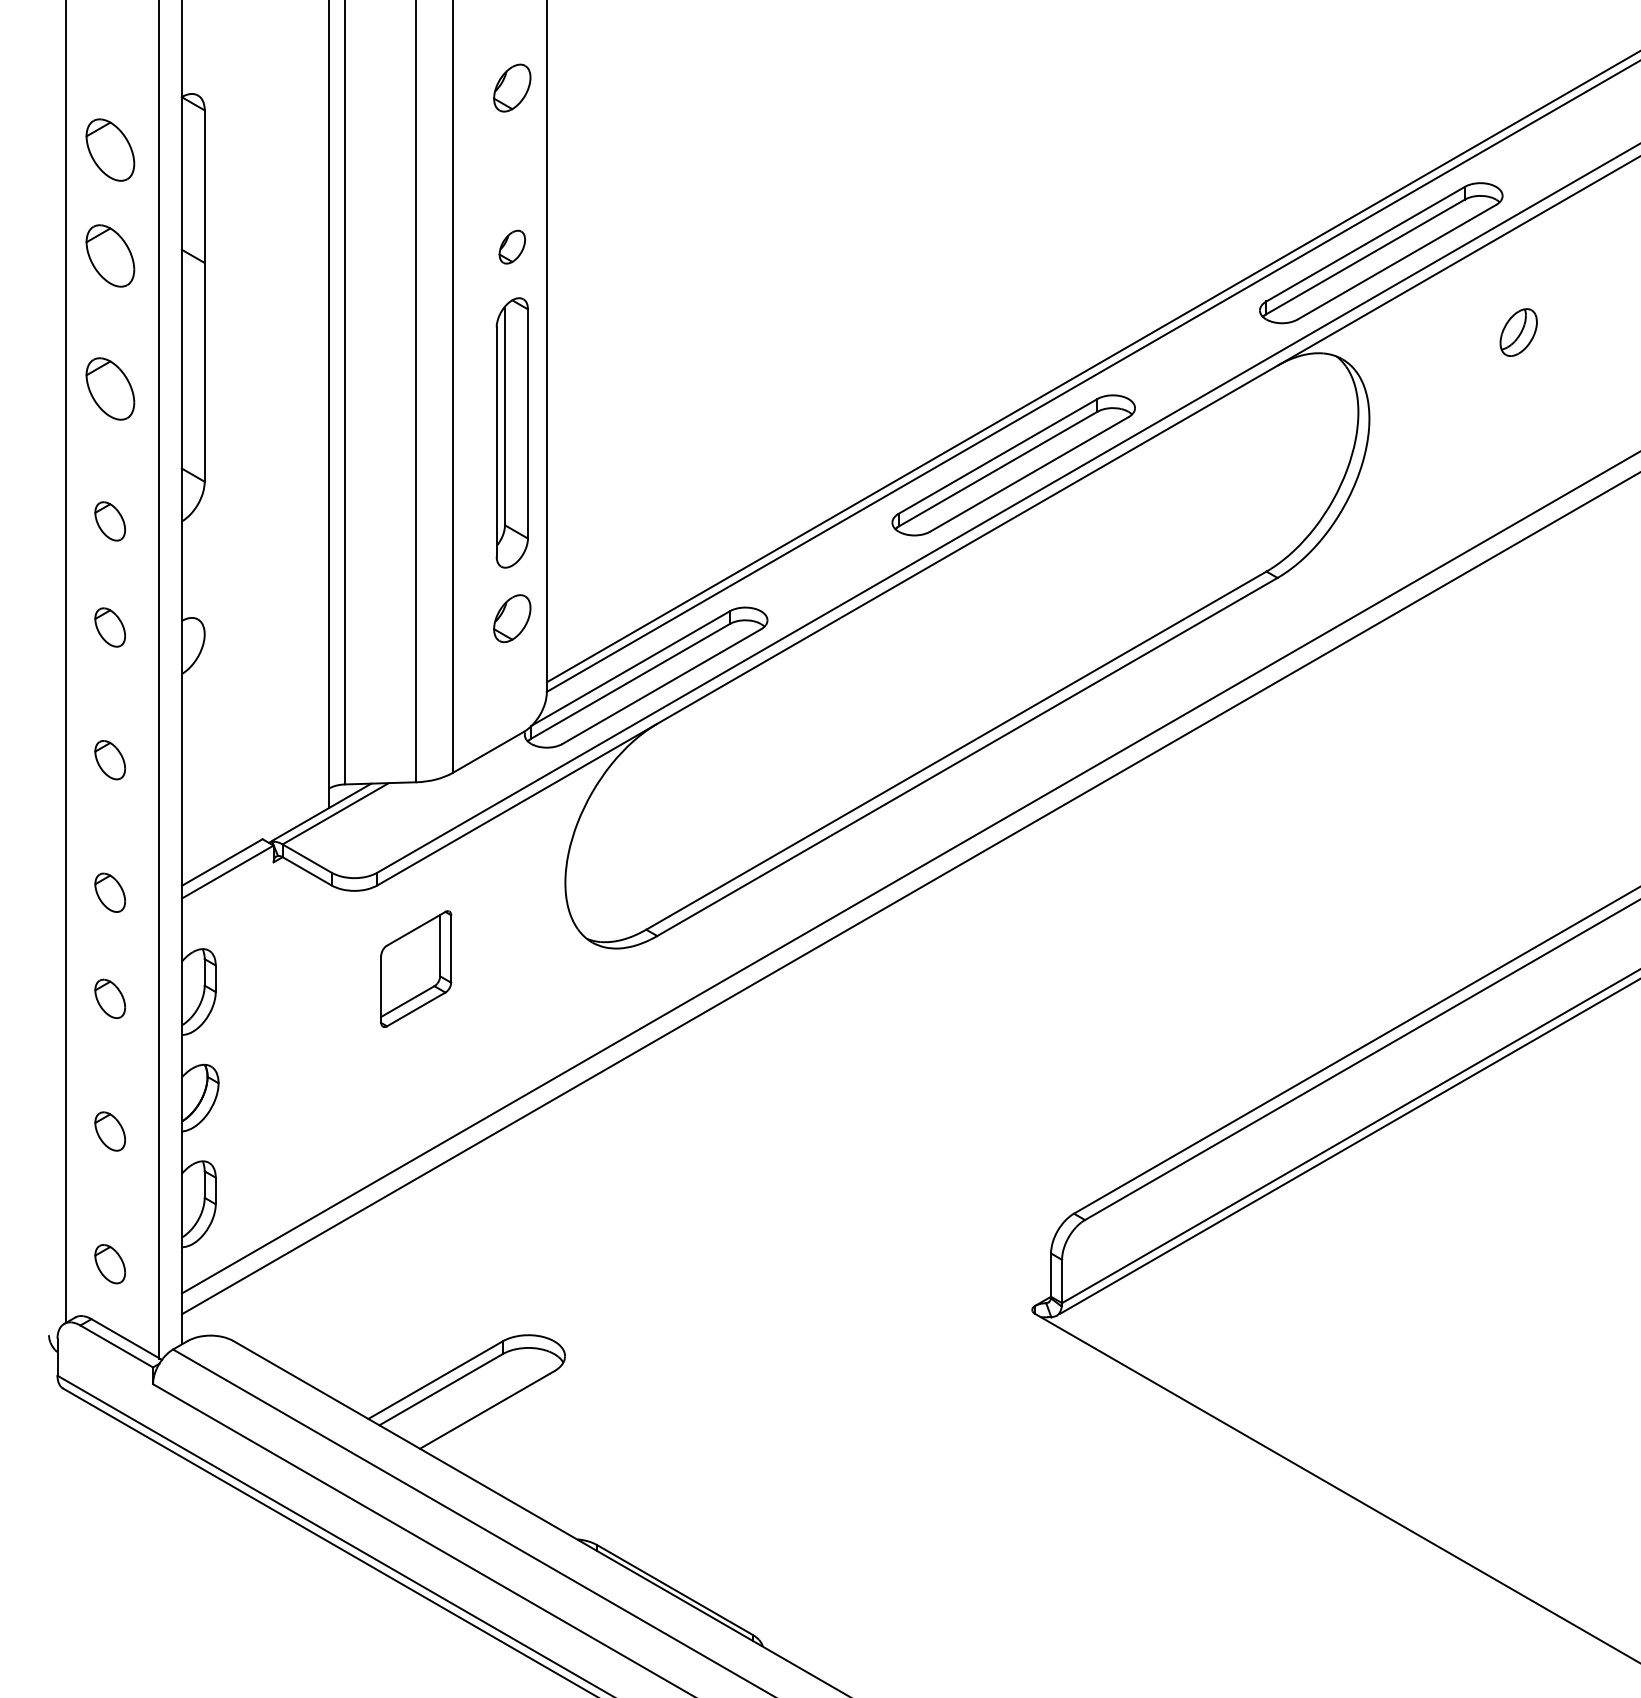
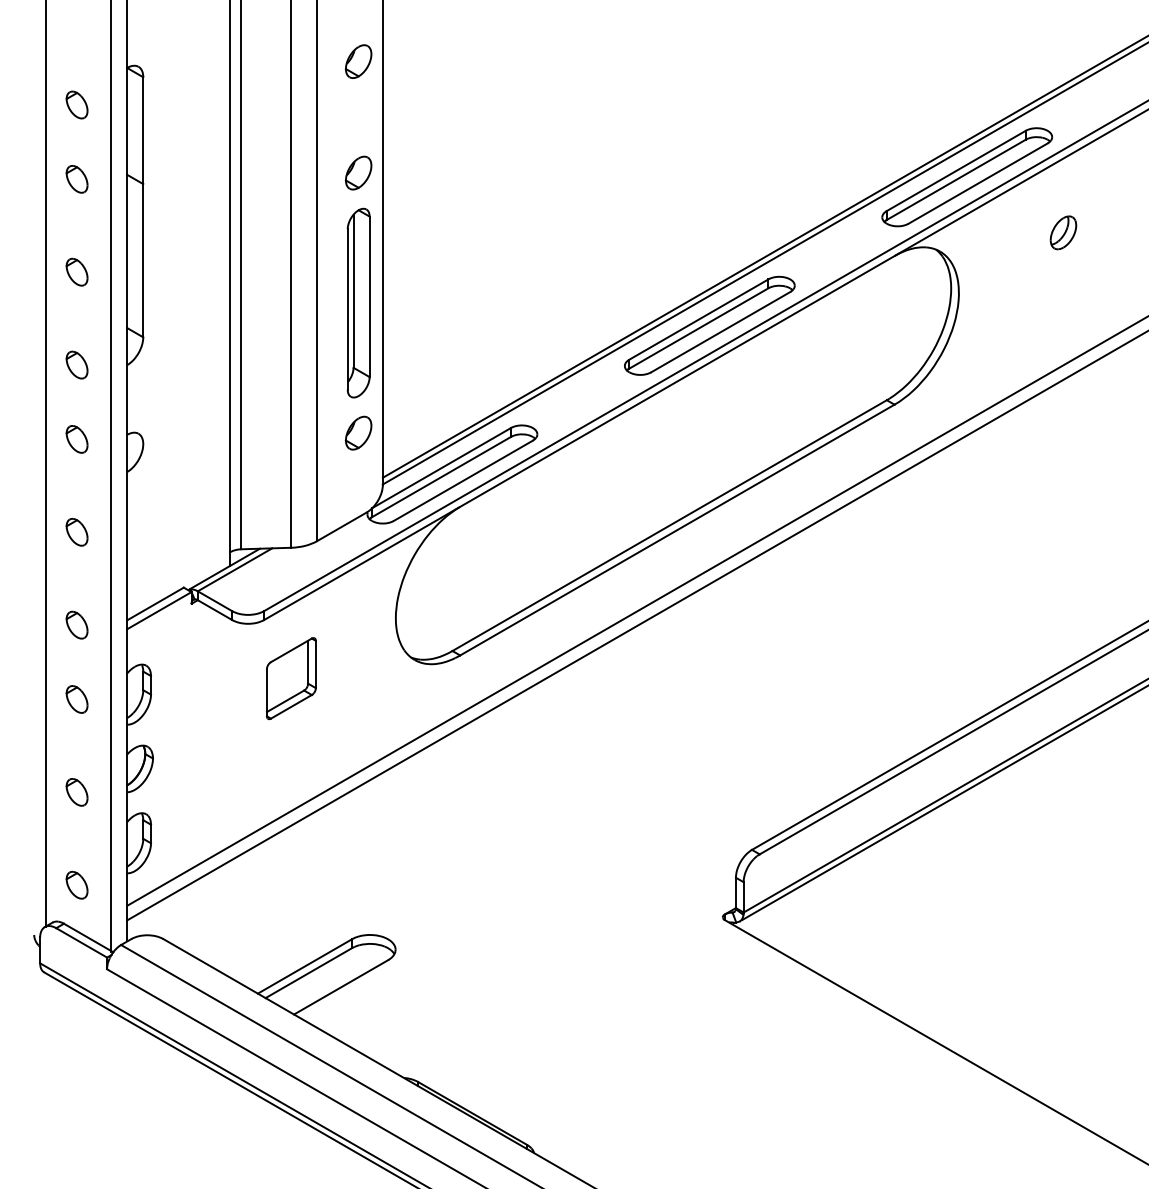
part: (109, 149) -> (76, 104), size x0.62
part: (512, 246) -> (358, 172), size x1.43
part: (109, 256) -> (76, 179), size x0.62
part: (109, 388) -> (76, 272), size x0.62

